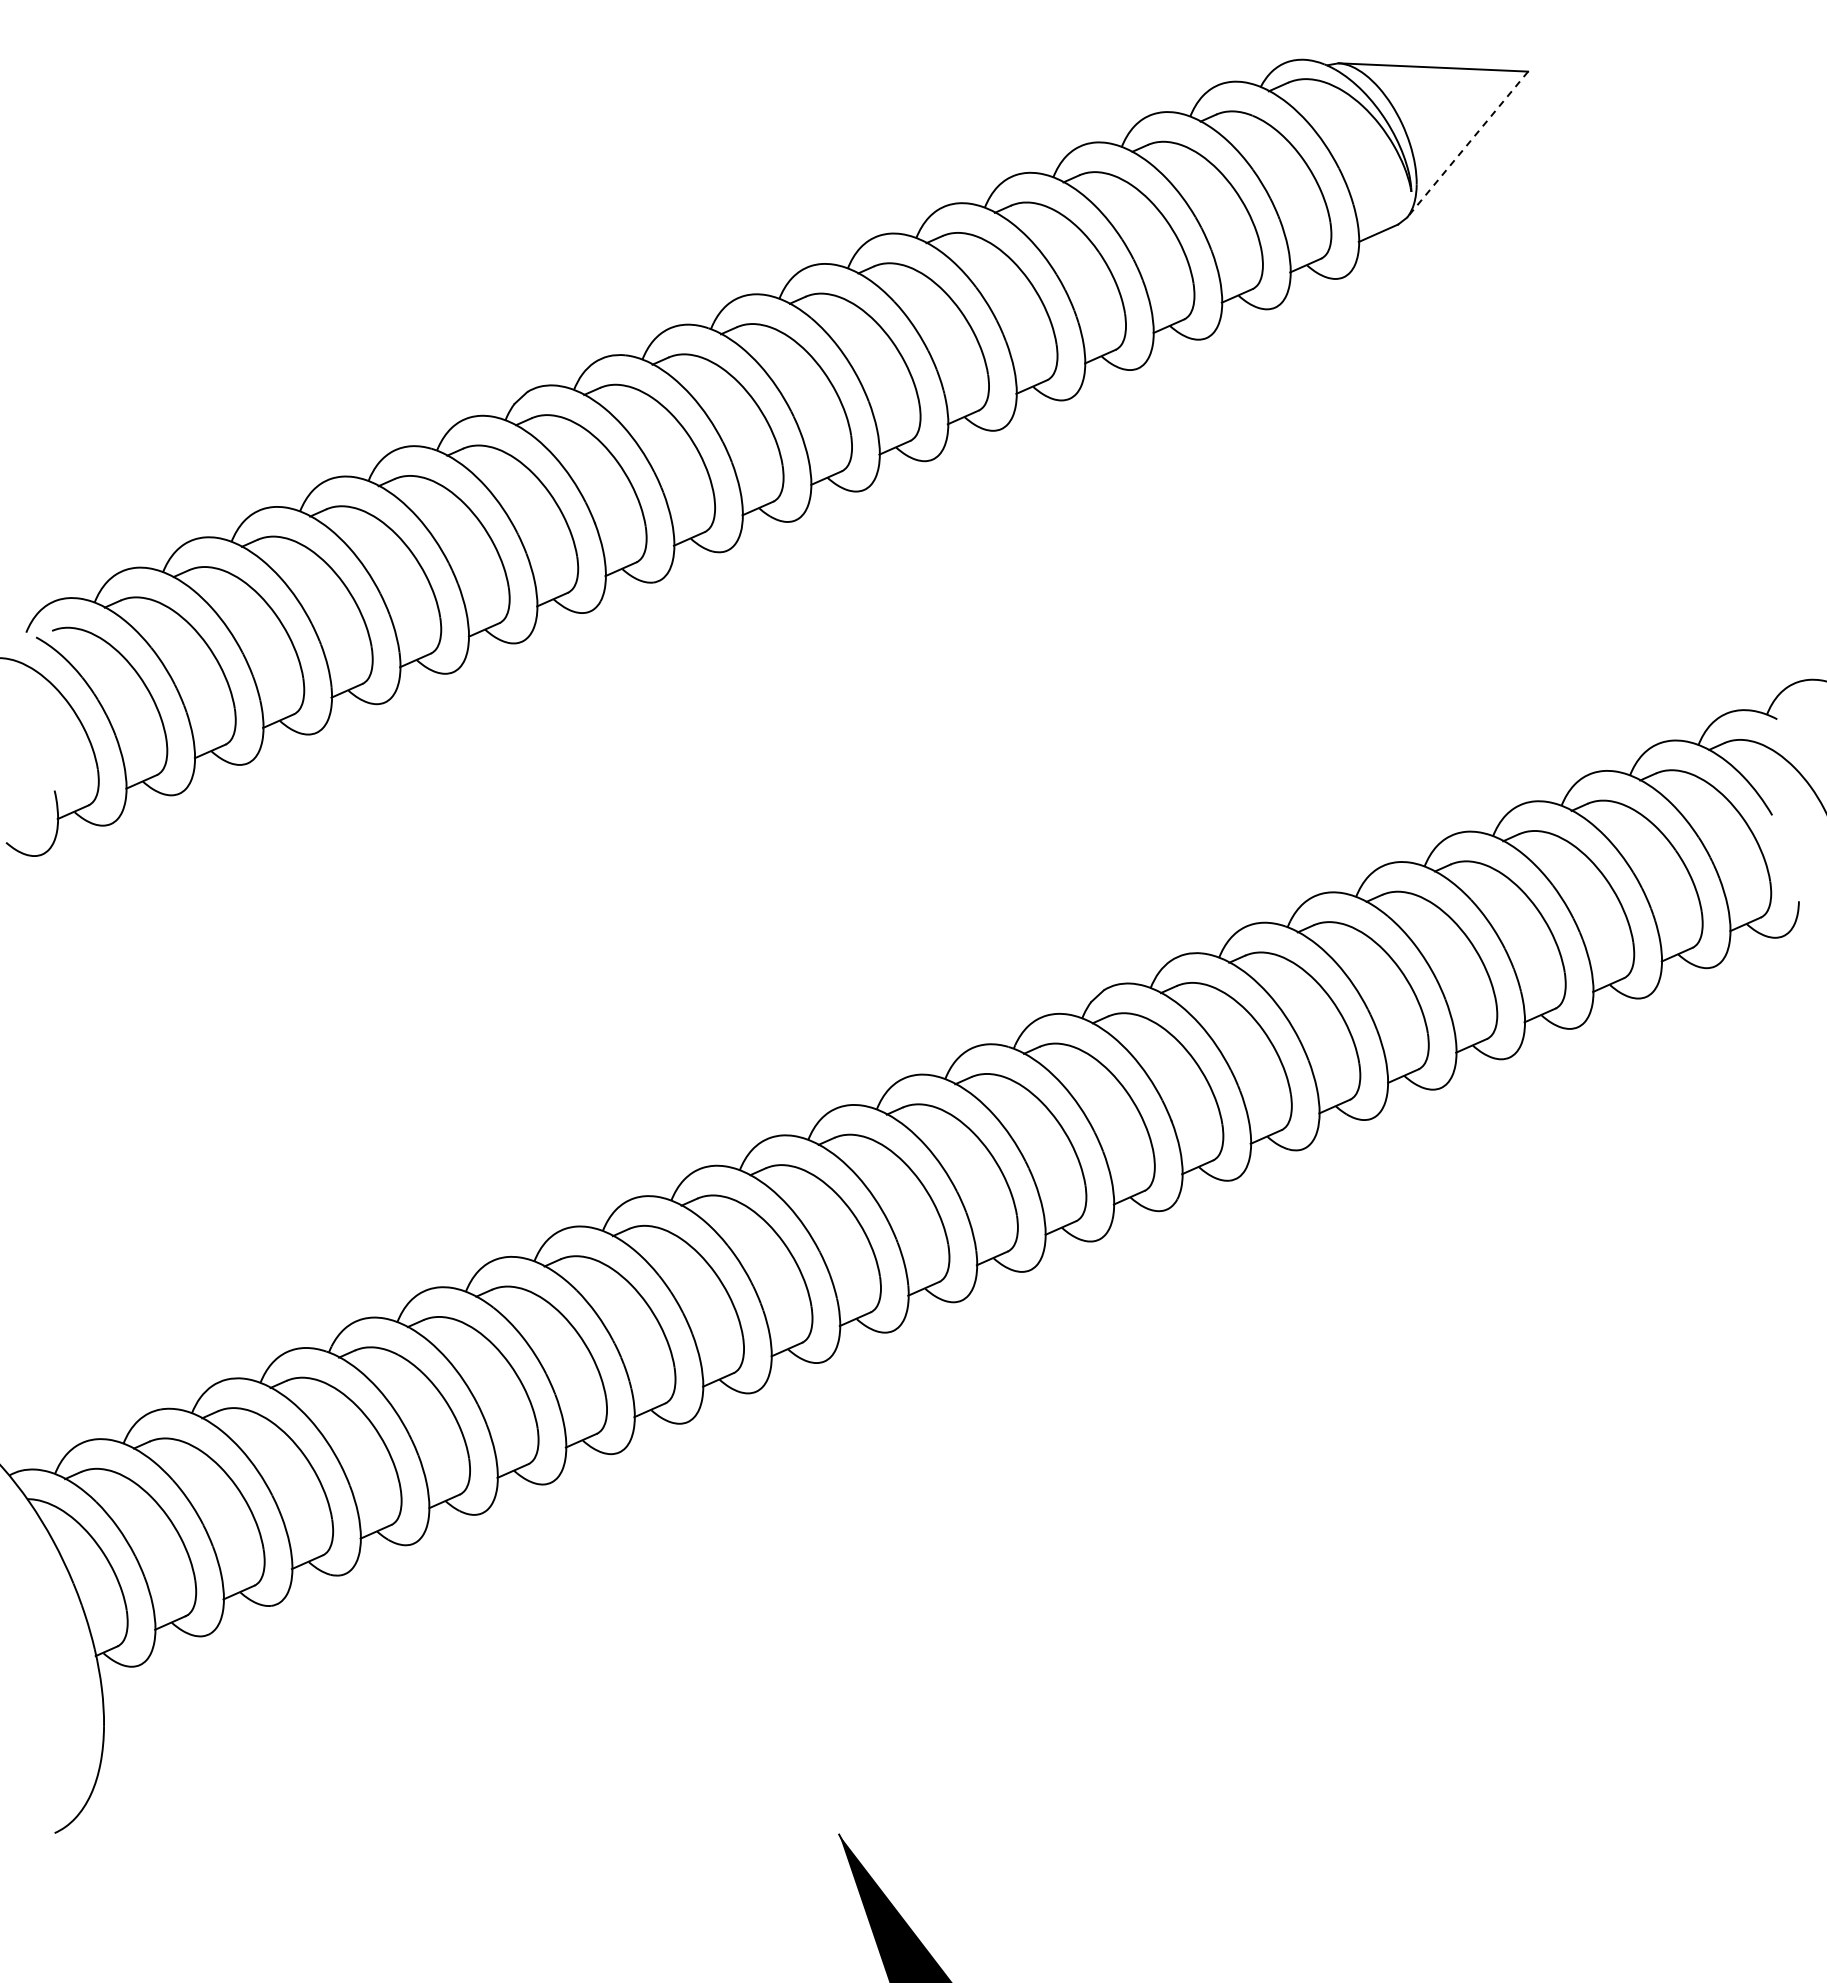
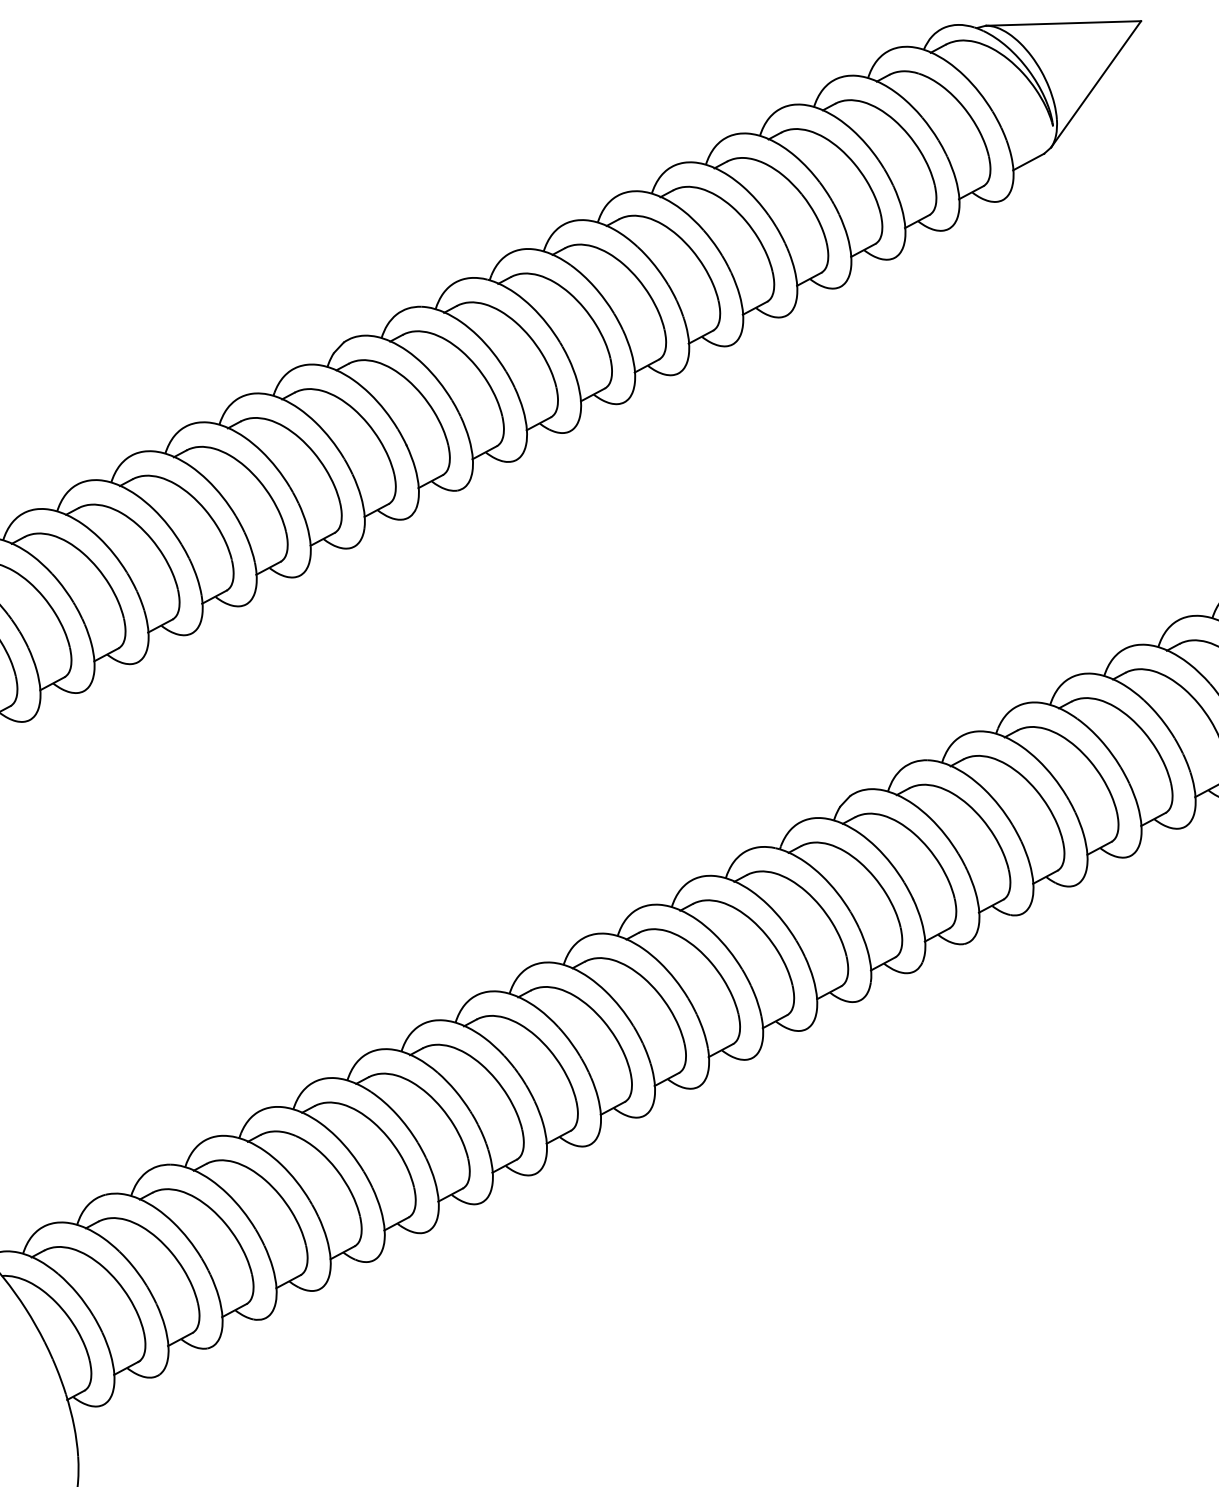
line: (1467, 144) -> (1095, 84), dashed -> solid

